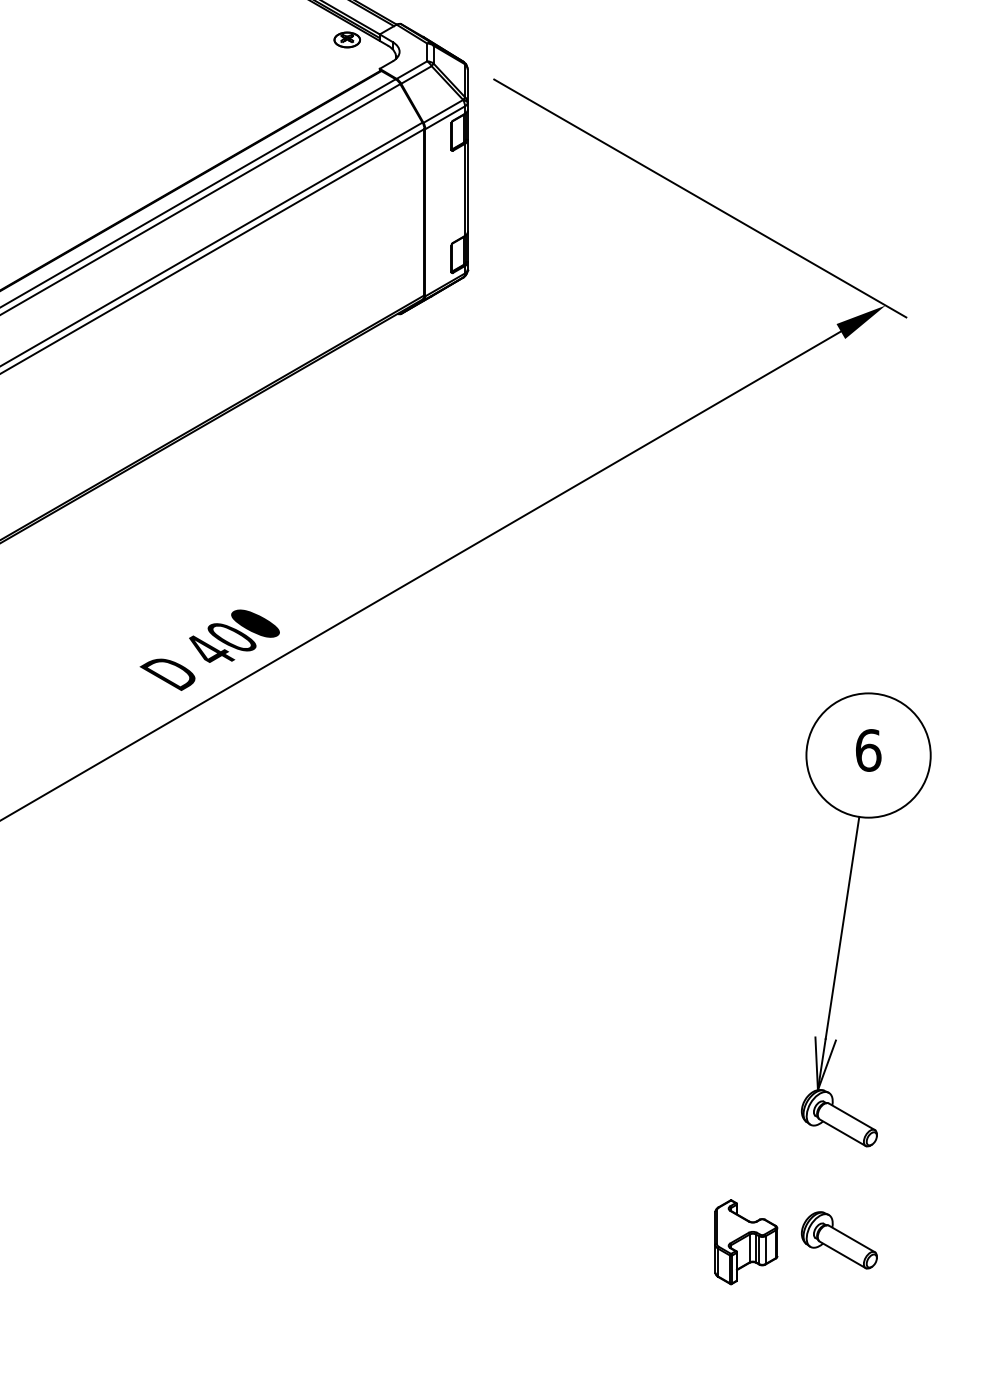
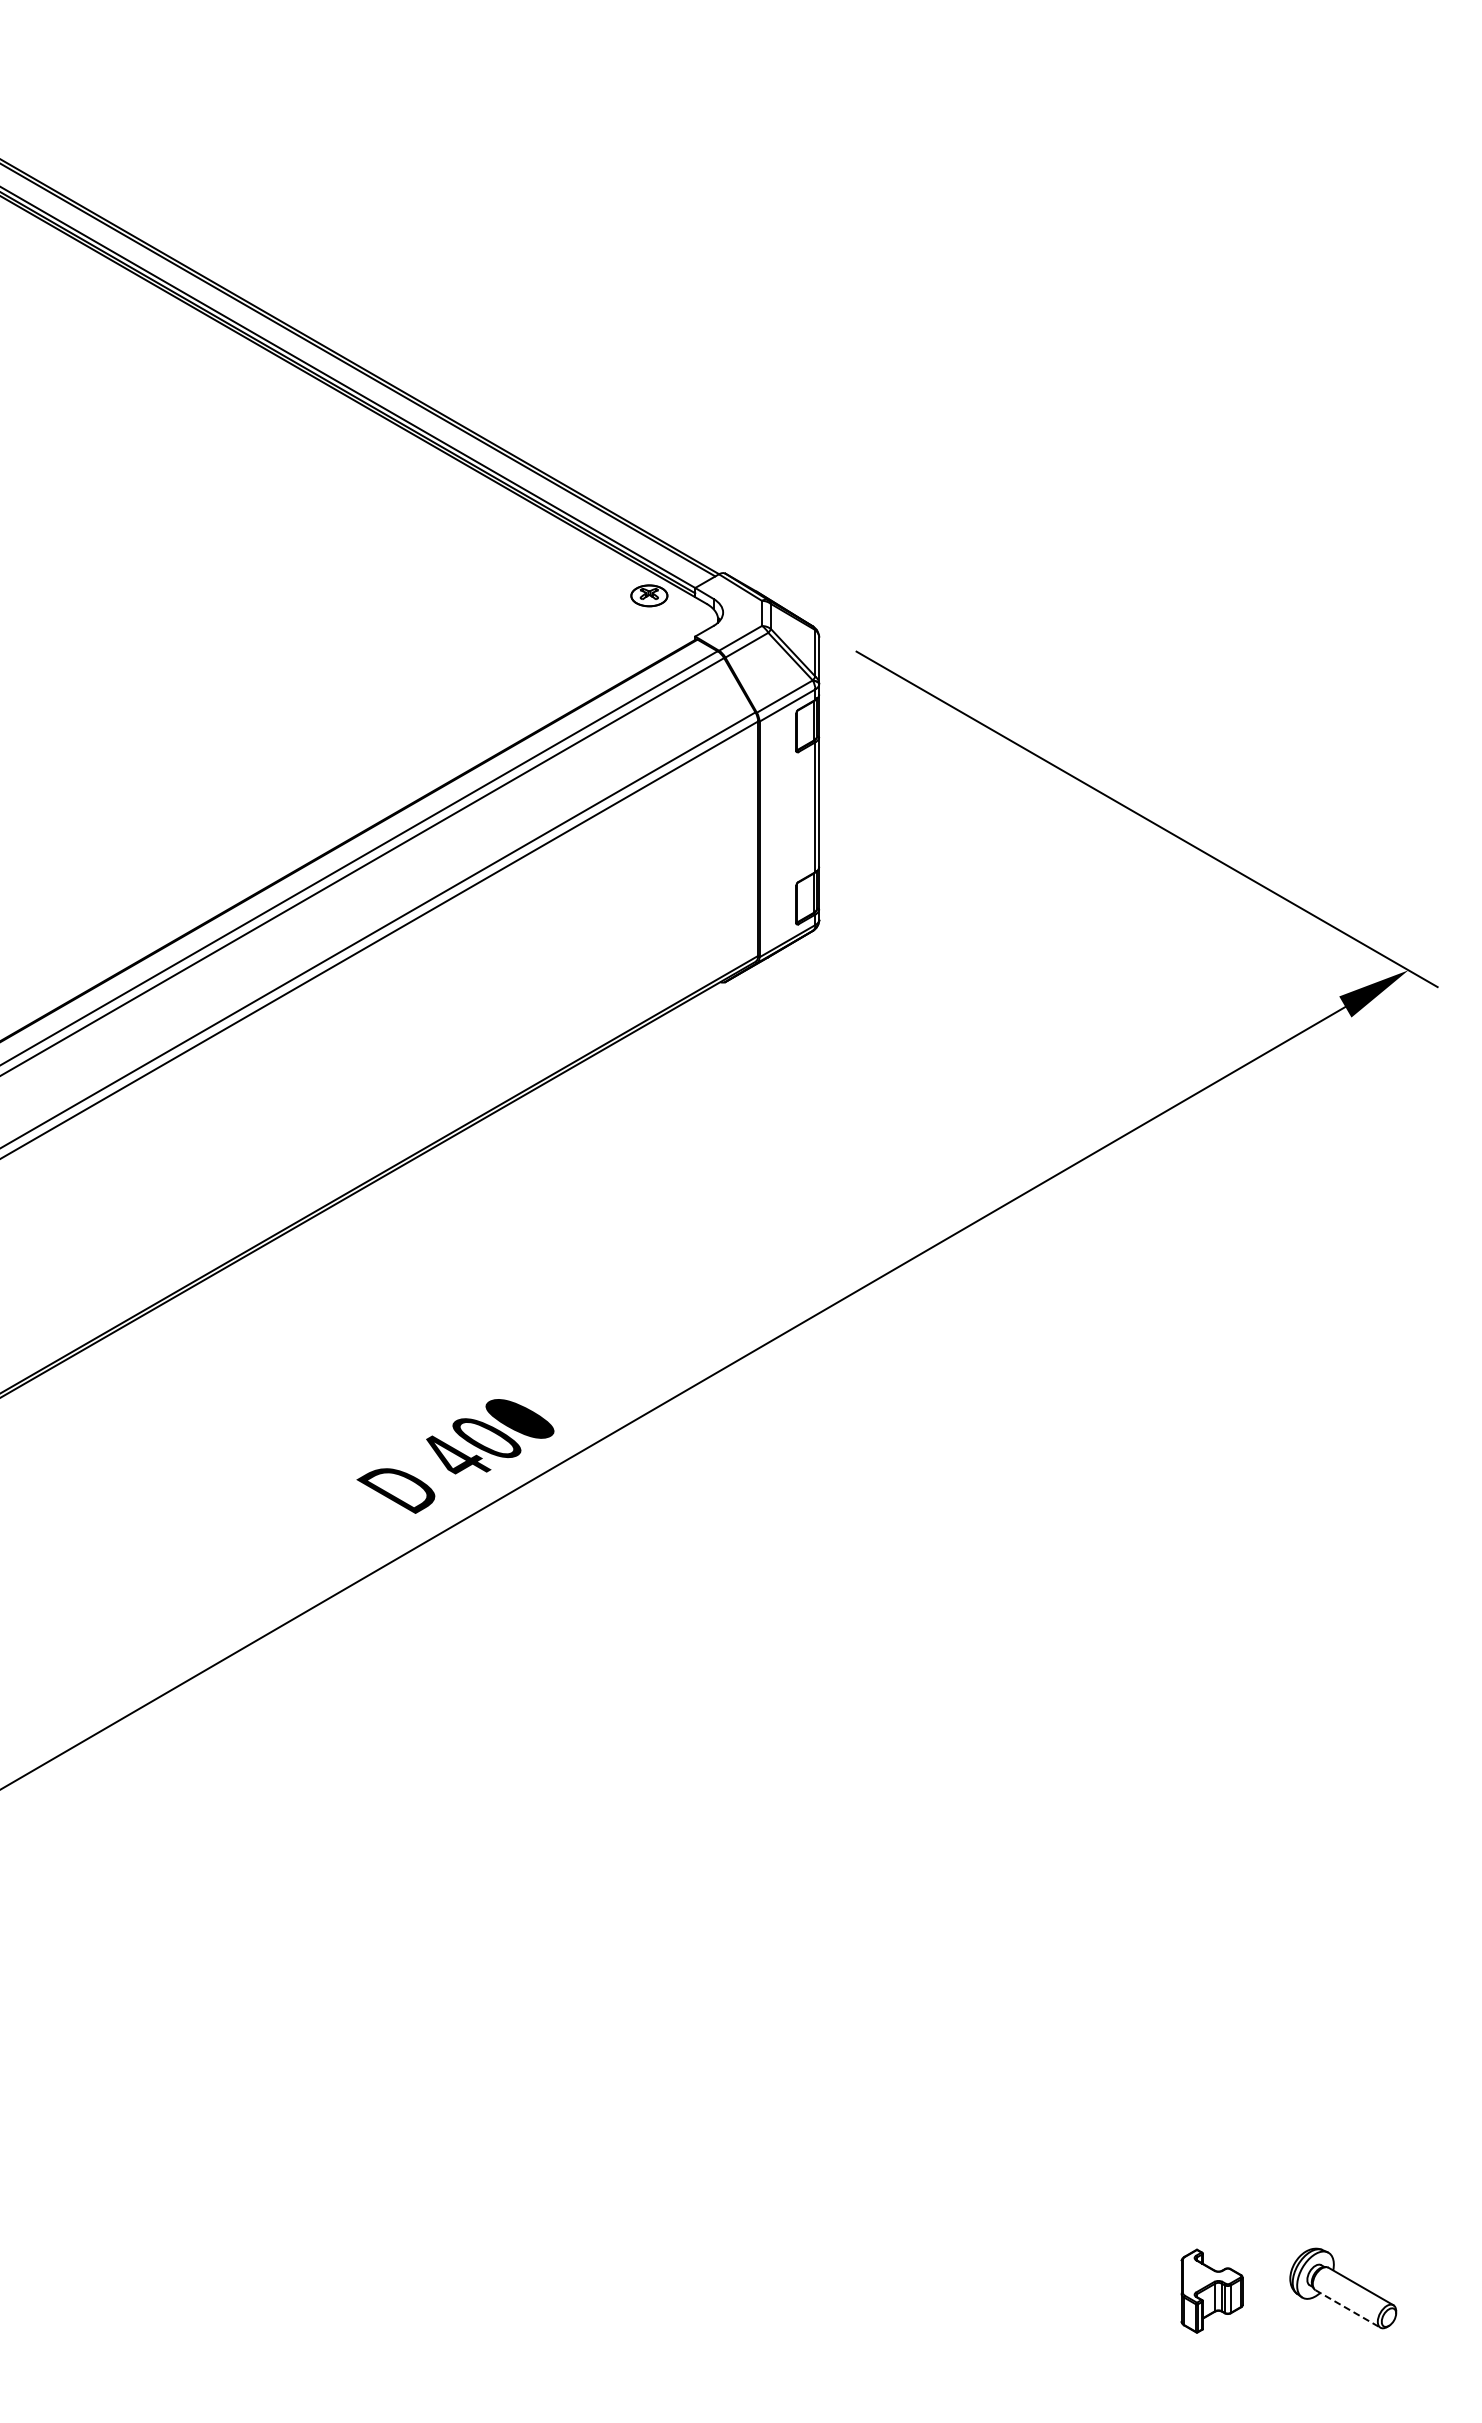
part: (845, 915) -> (1351, 1830), removed
part: (745, 1242) -> (1211, 2291), size x0.7
line: (842, 1254) -> (1347, 2308), solid -> dashed

